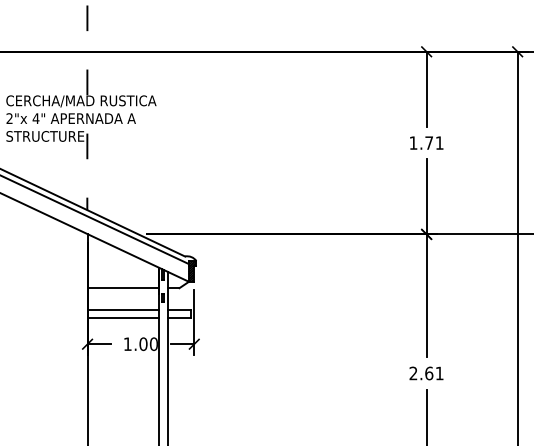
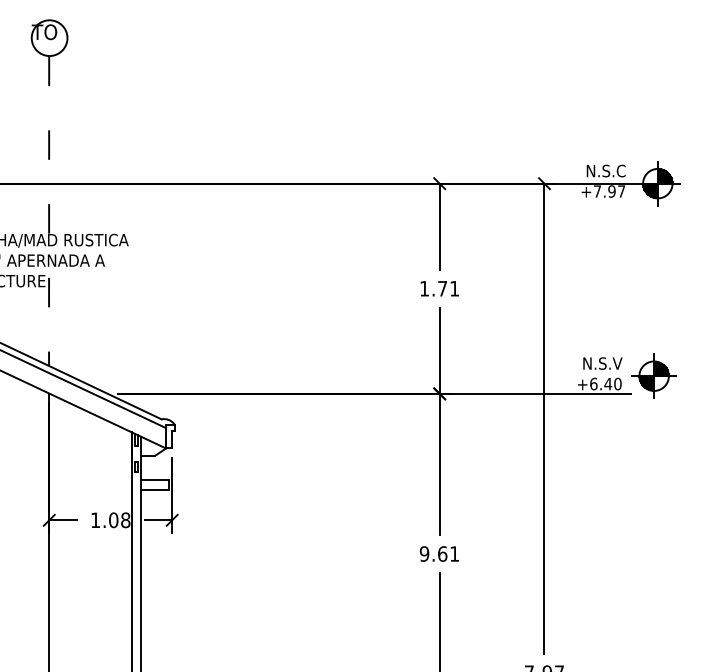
hatch: (192, 271) -> (170, 436), removed
line: (123, 287) -> (90, 455), removed
line: (123, 309) -> (90, 480), removed
line: (123, 318) -> (90, 490), removed
text: (153, 343) -> (125, 519), 1.00 -> 1.08
text: (413, 373) -> (424, 553), 2.61 -> 9.61

